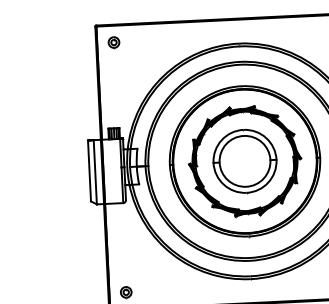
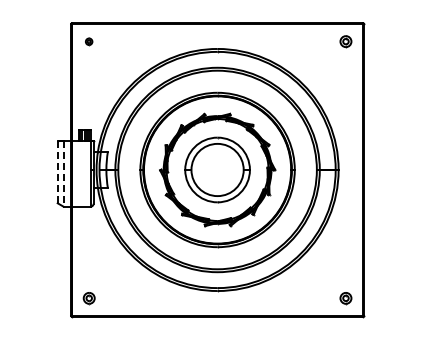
part: (113, 42) -> (88, 41), size x0.6
line: (89, 170) -> (57, 171), solid -> dashed
line: (95, 173) -> (63, 174), solid -> dashed

